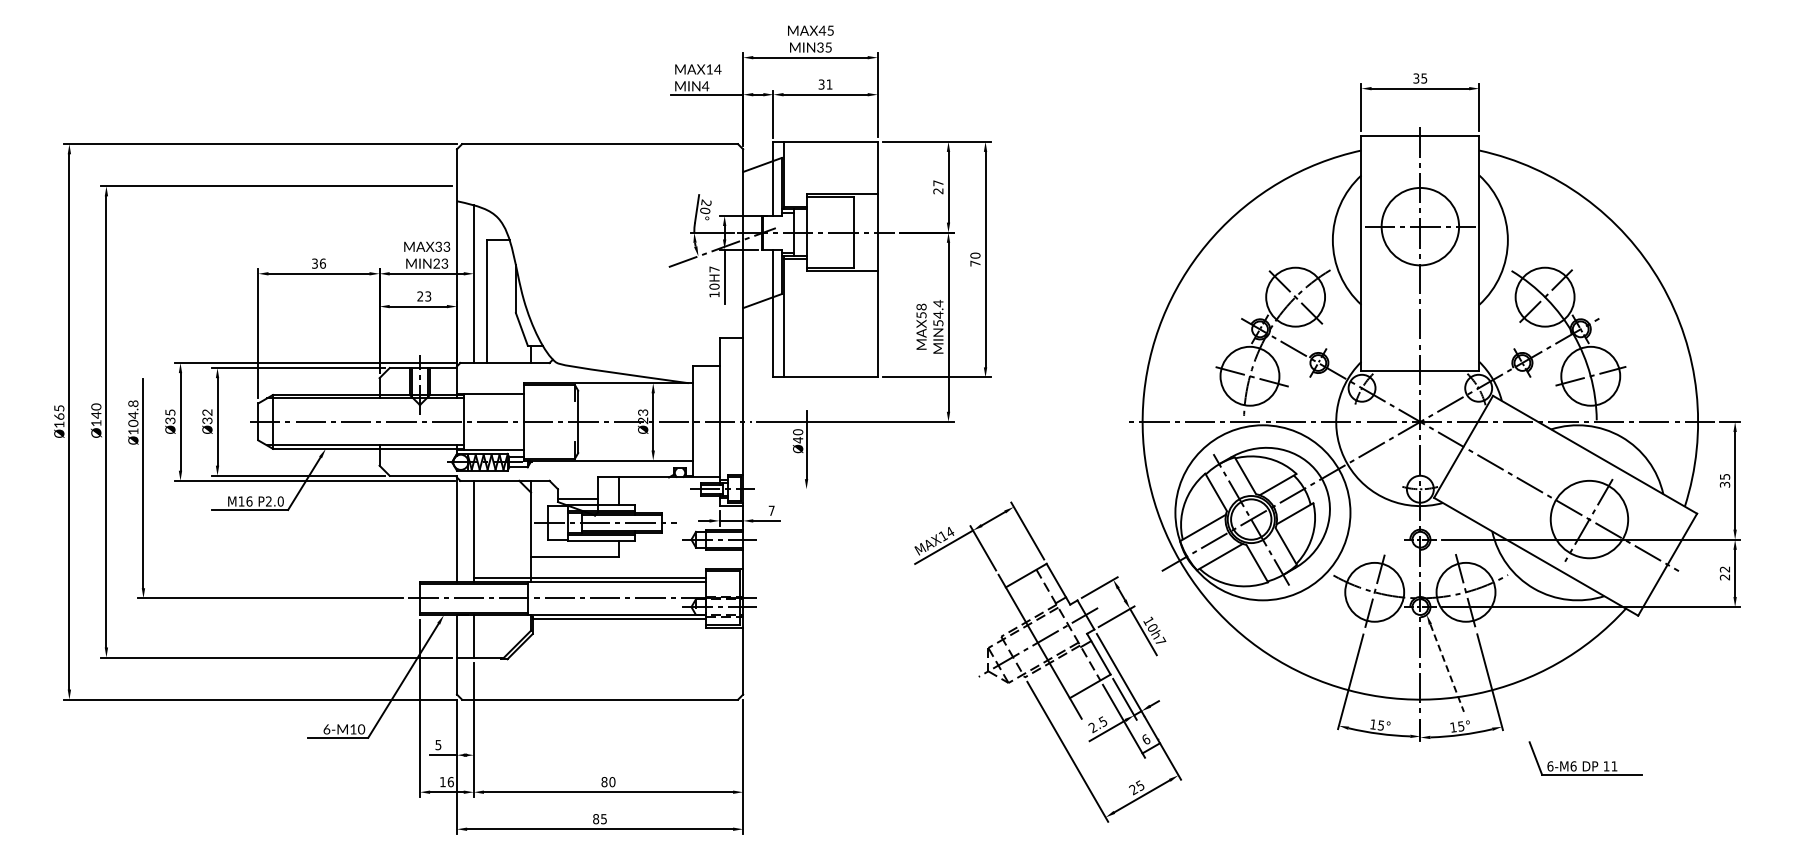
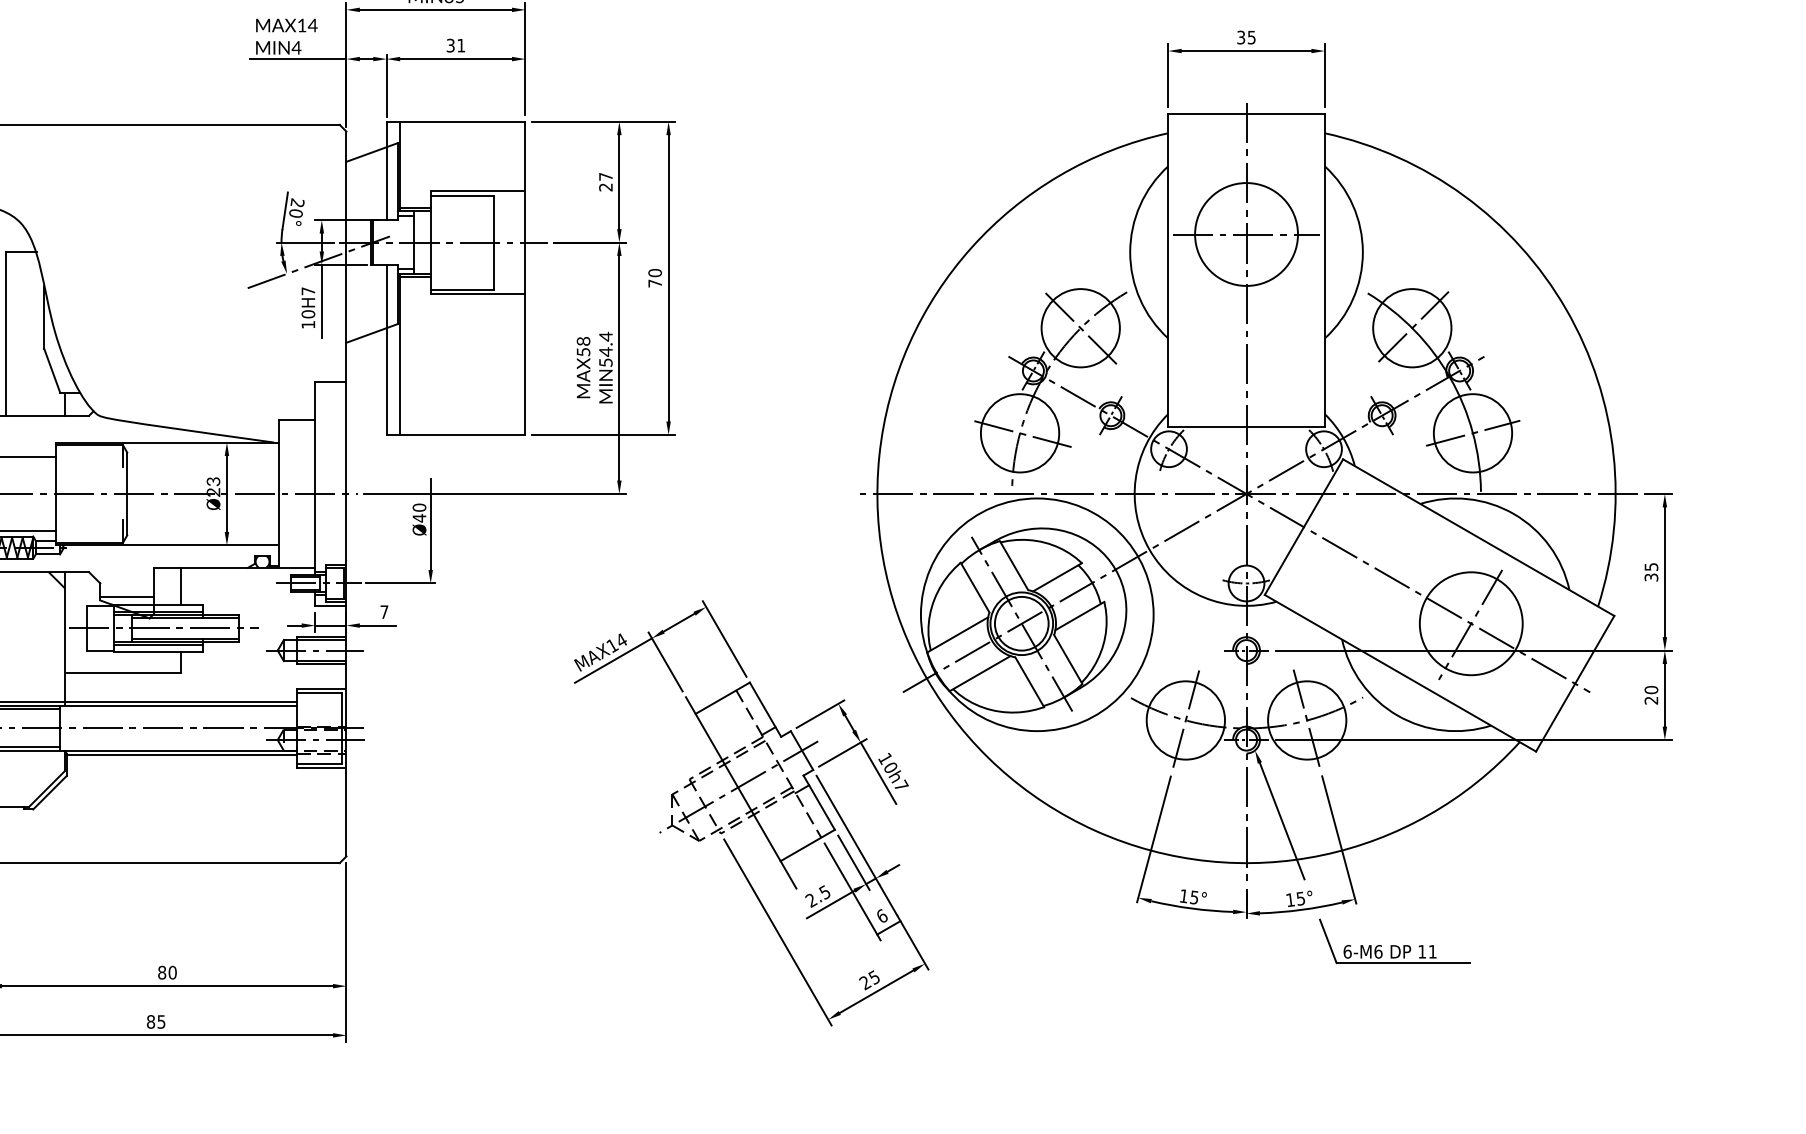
line: (783, 489) -> (400, 583), added
text: (1725, 569) -> (1652, 690), 22 -> 20
line: (1447, 668) -> (1282, 821), dashed -> solid
part: (1585, 758) -> (1394, 941), moved

